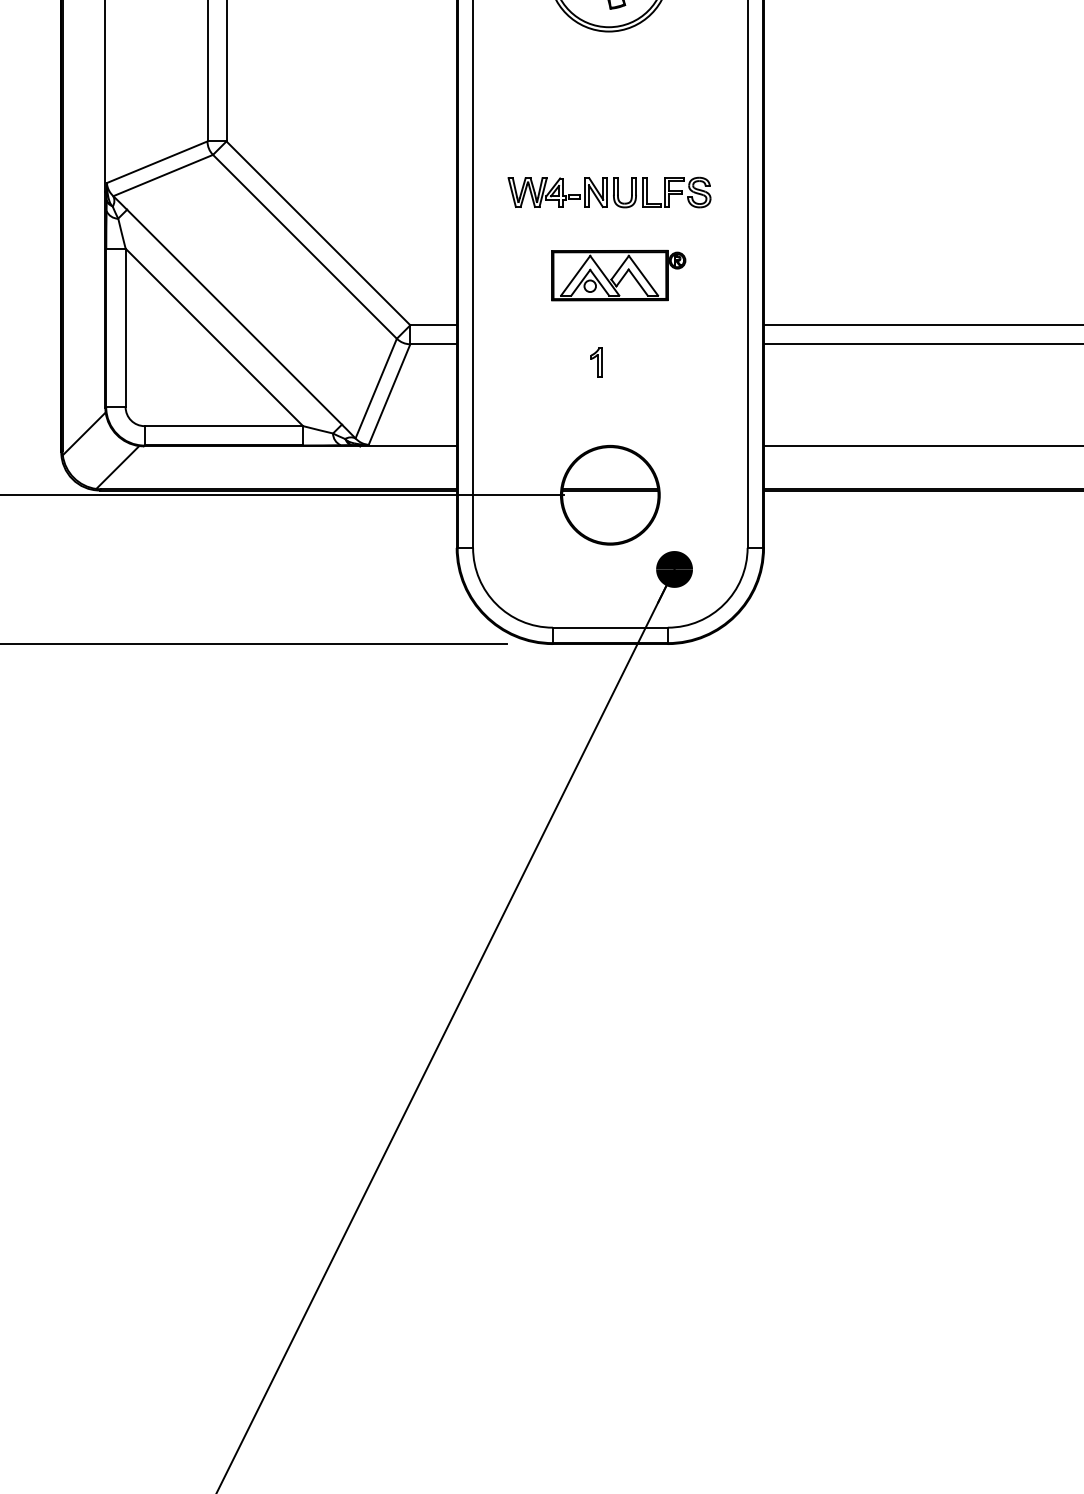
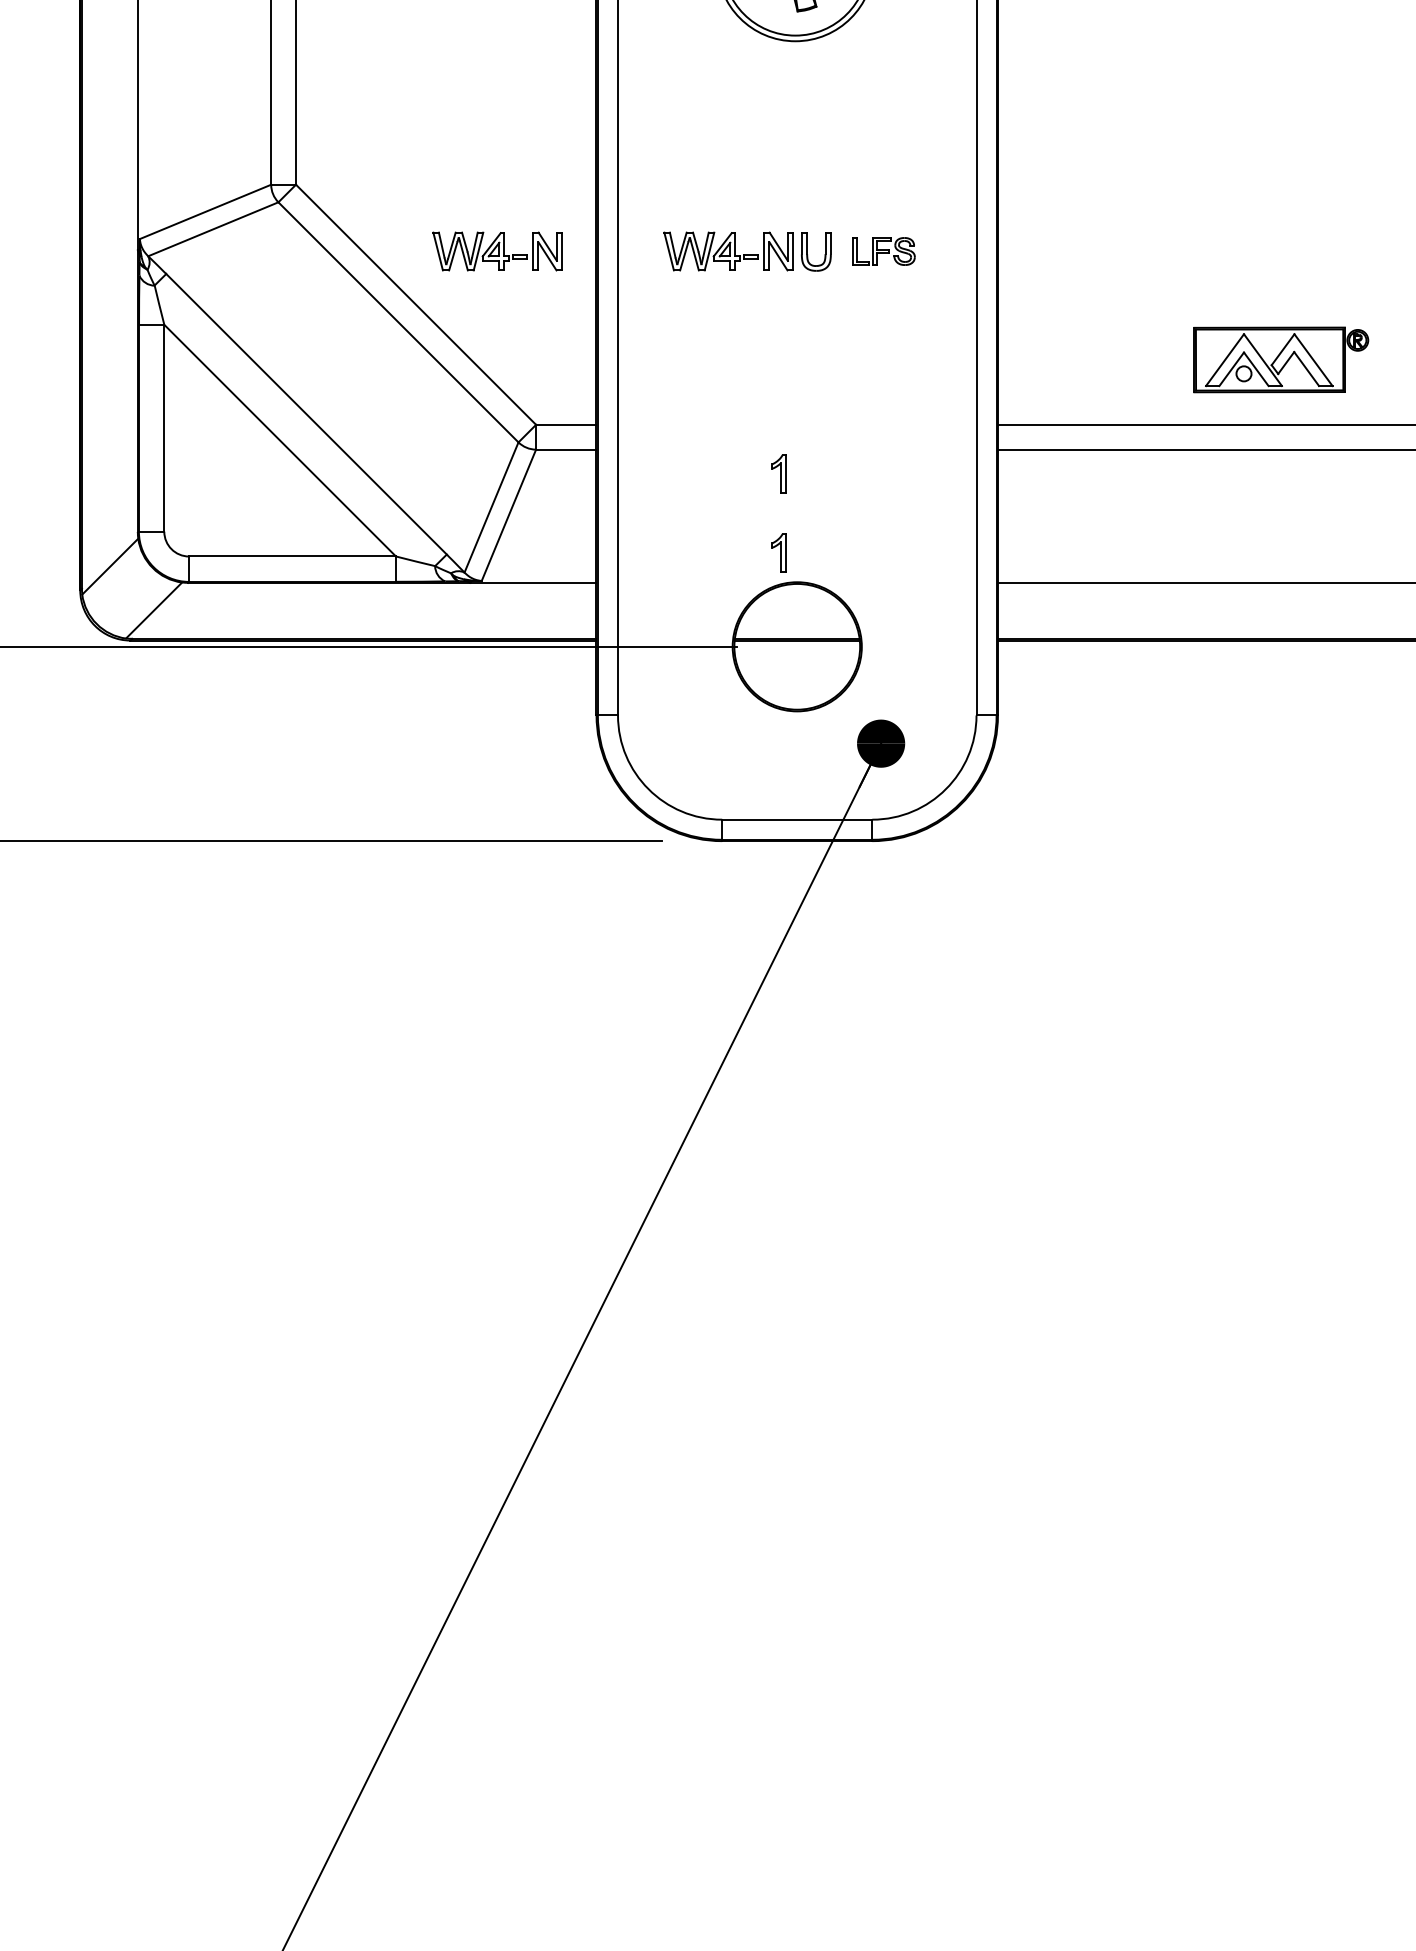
part: (380, 192) -> (497, 251), added
part: (676, 192) -> (883, 251), size x0.7
part: (618, 275) -> (1281, 359), moved
part: (595, 423) -> (778, 552), added

